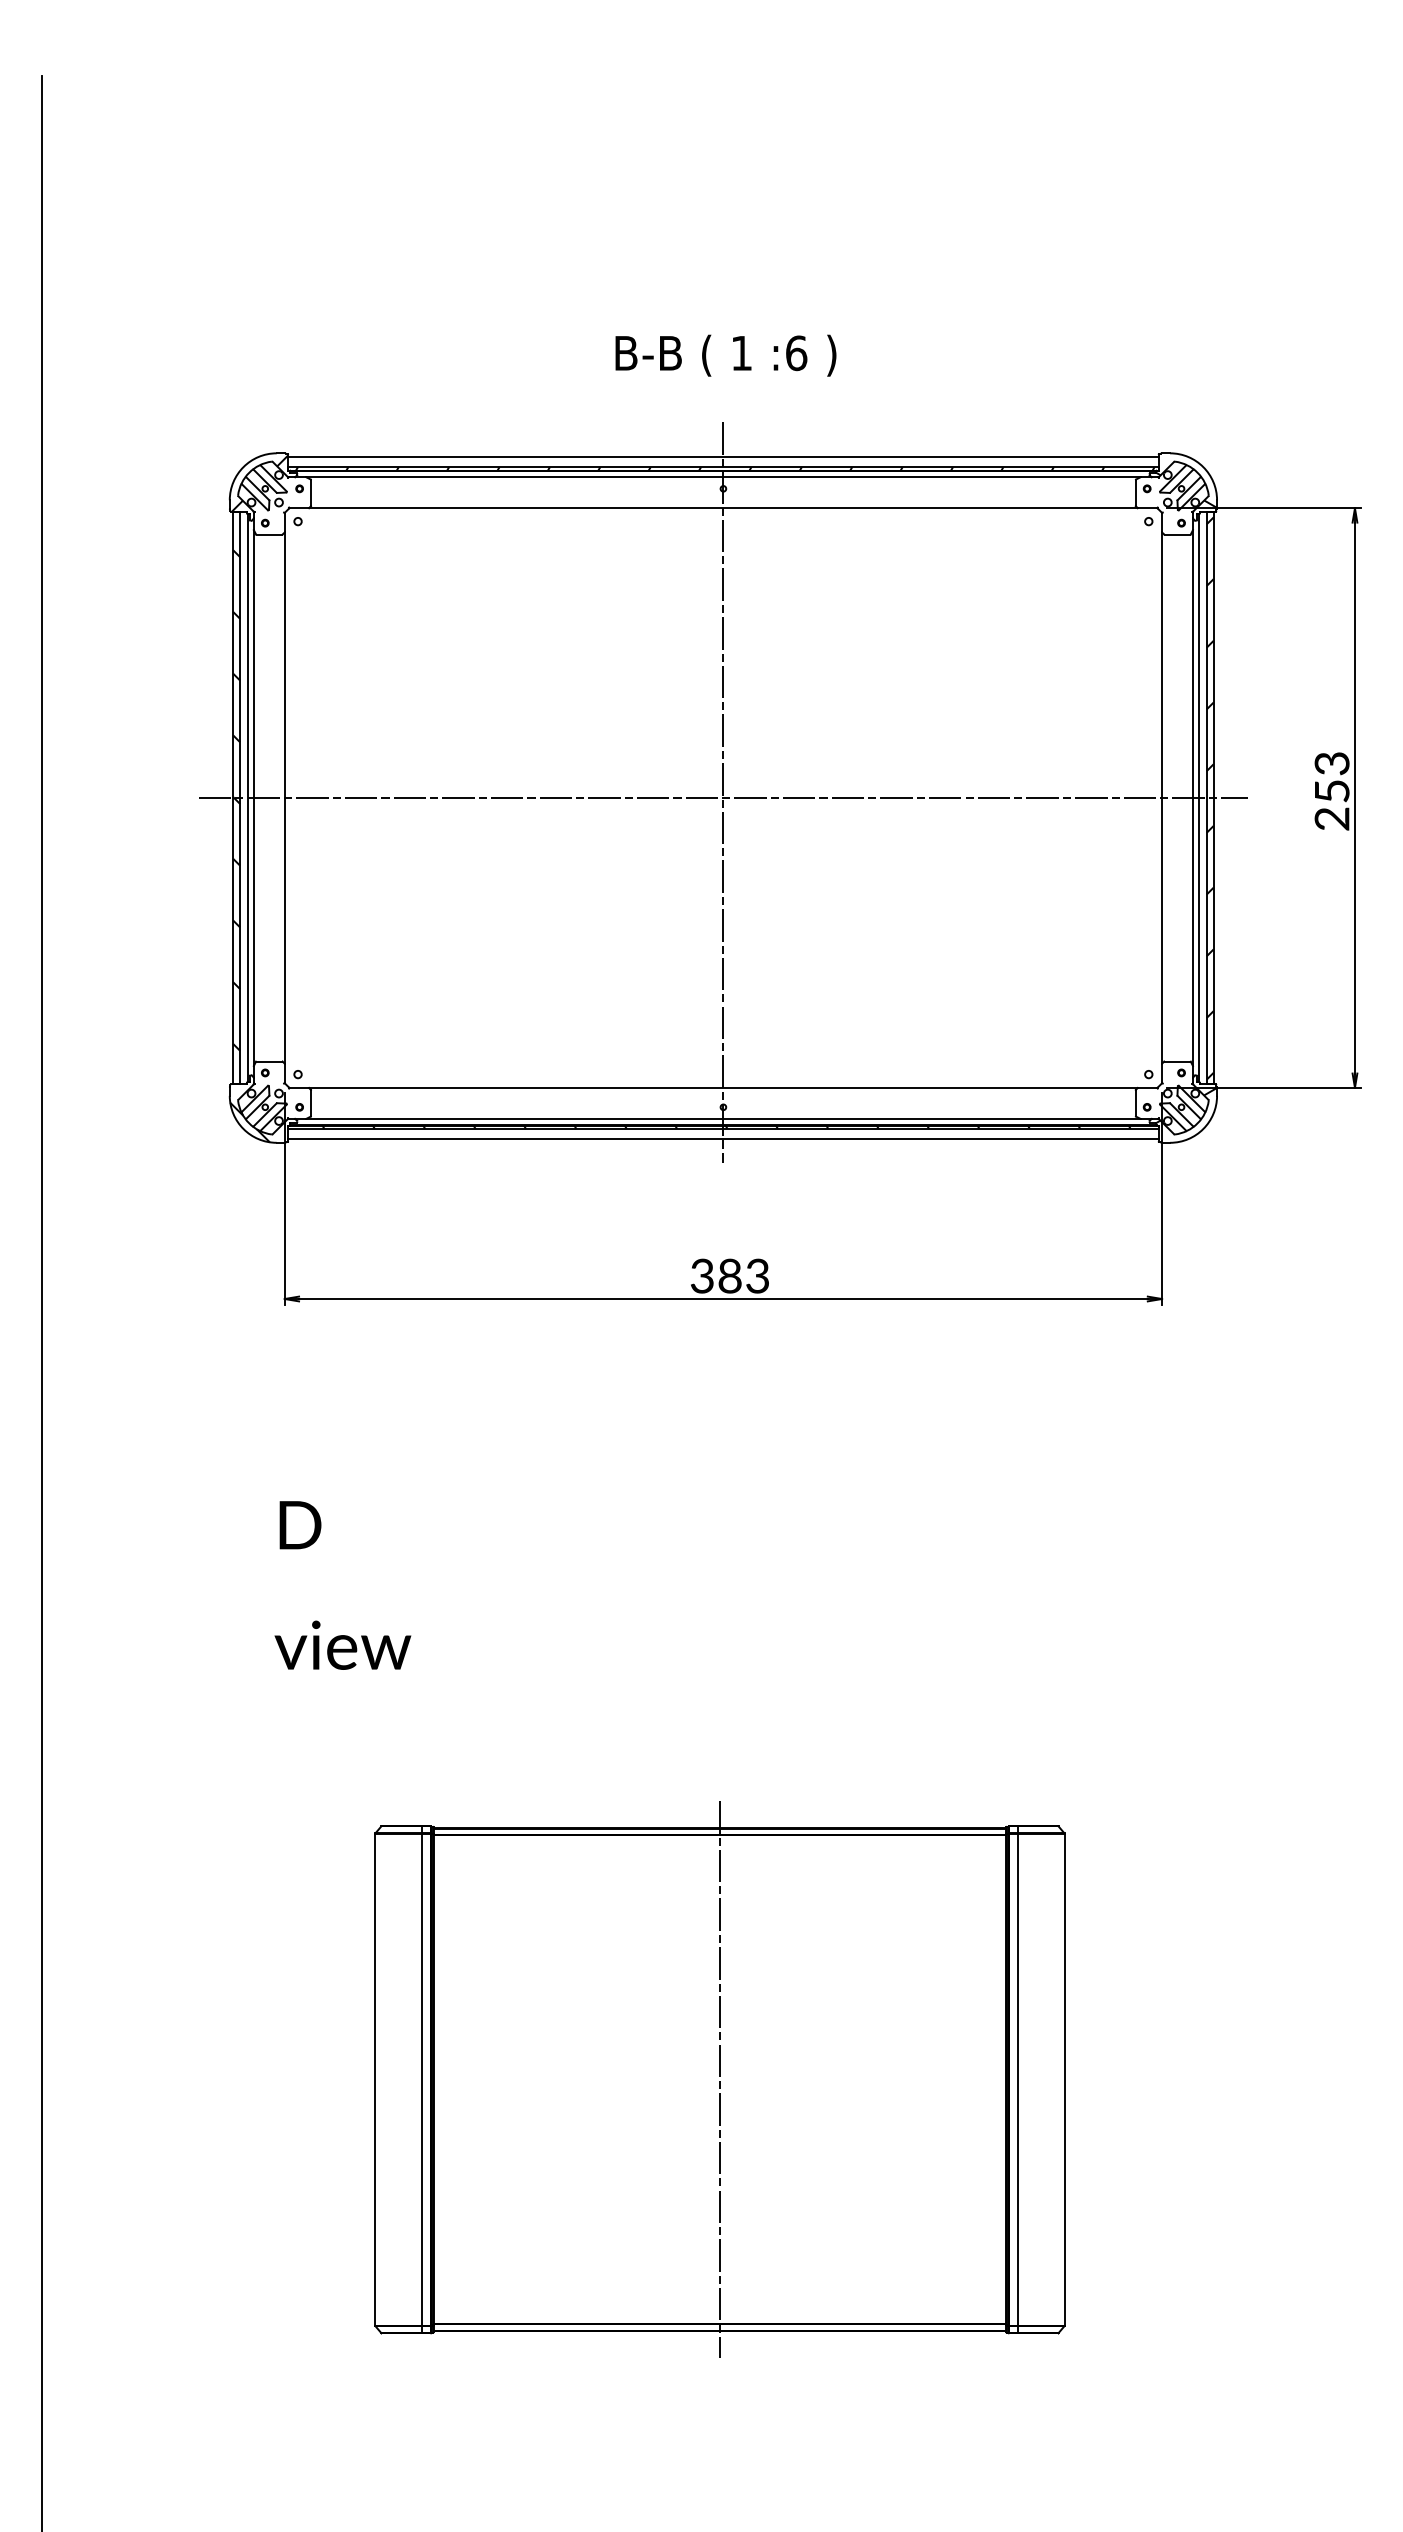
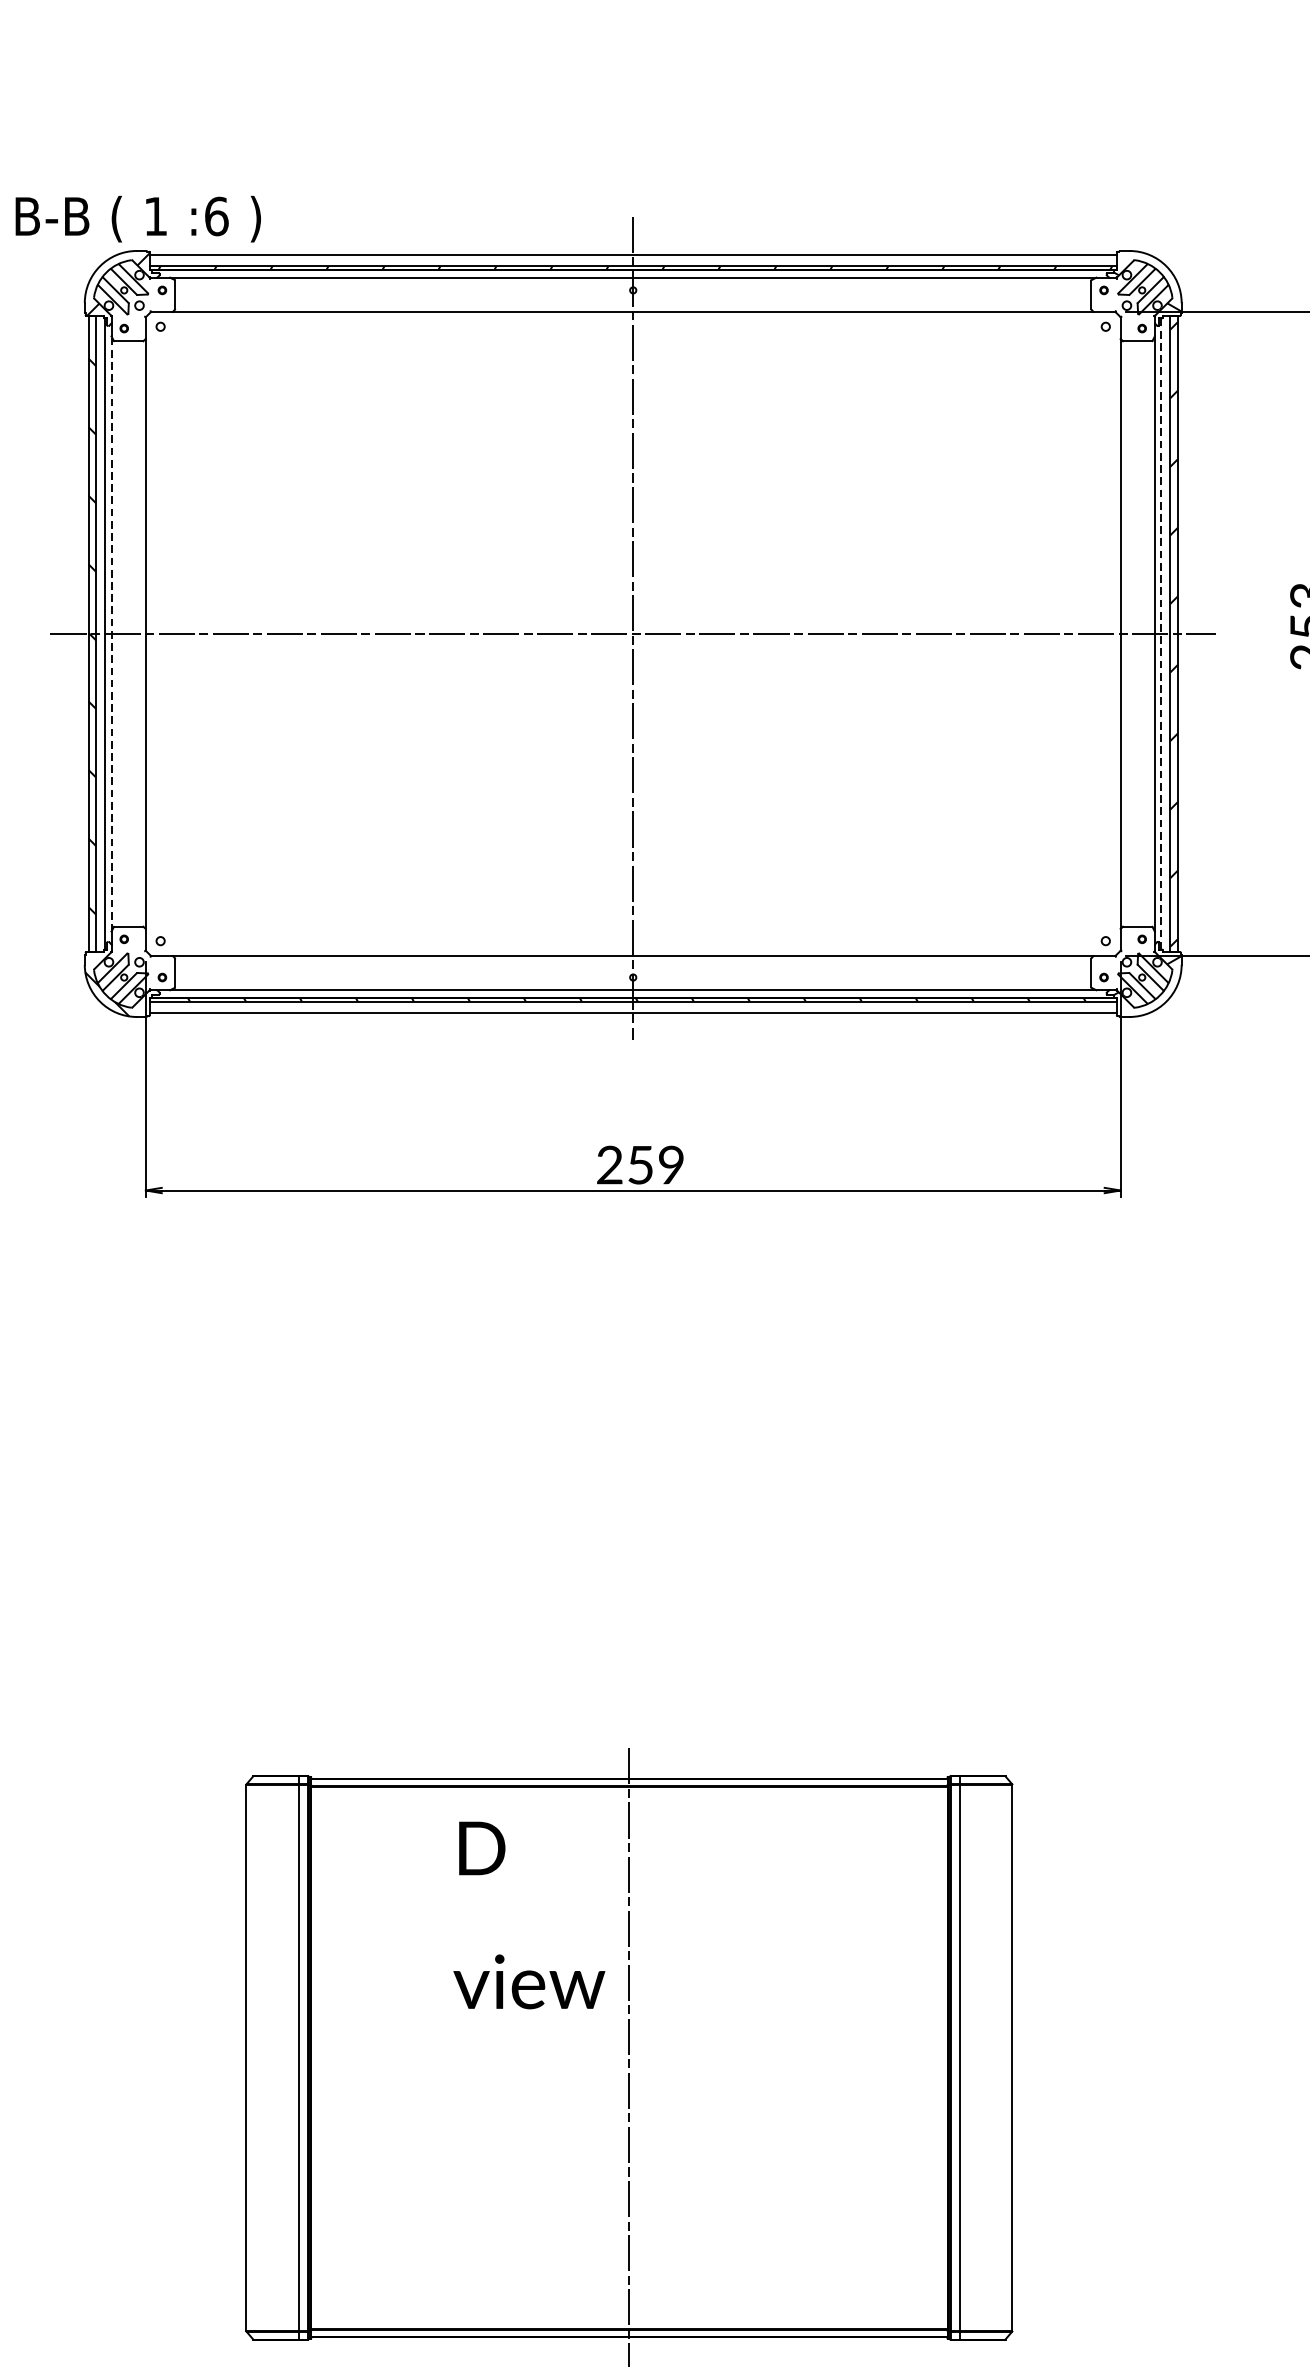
text: (725, 355) -> (137, 218), moved
line: (253, 797) -> (111, 633), solid -> dashed
line: (1198, 797) -> (1161, 633), solid -> dashed
text: (729, 1275) -> (639, 1164), 383 -> 259
text: (342, 1585) -> (528, 1915), moved

